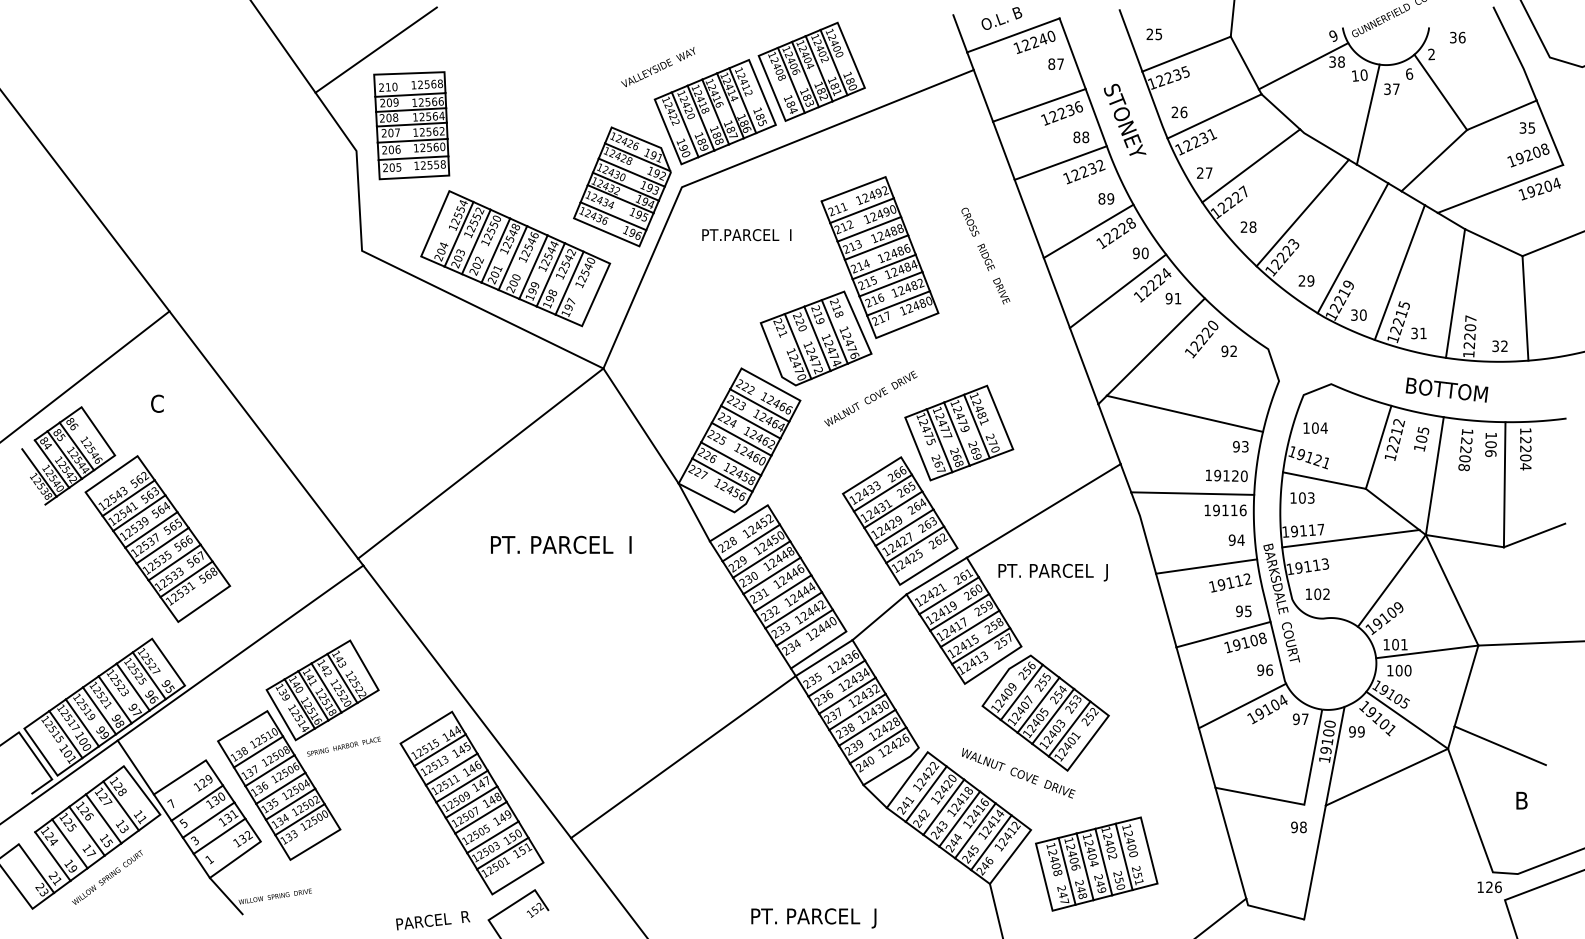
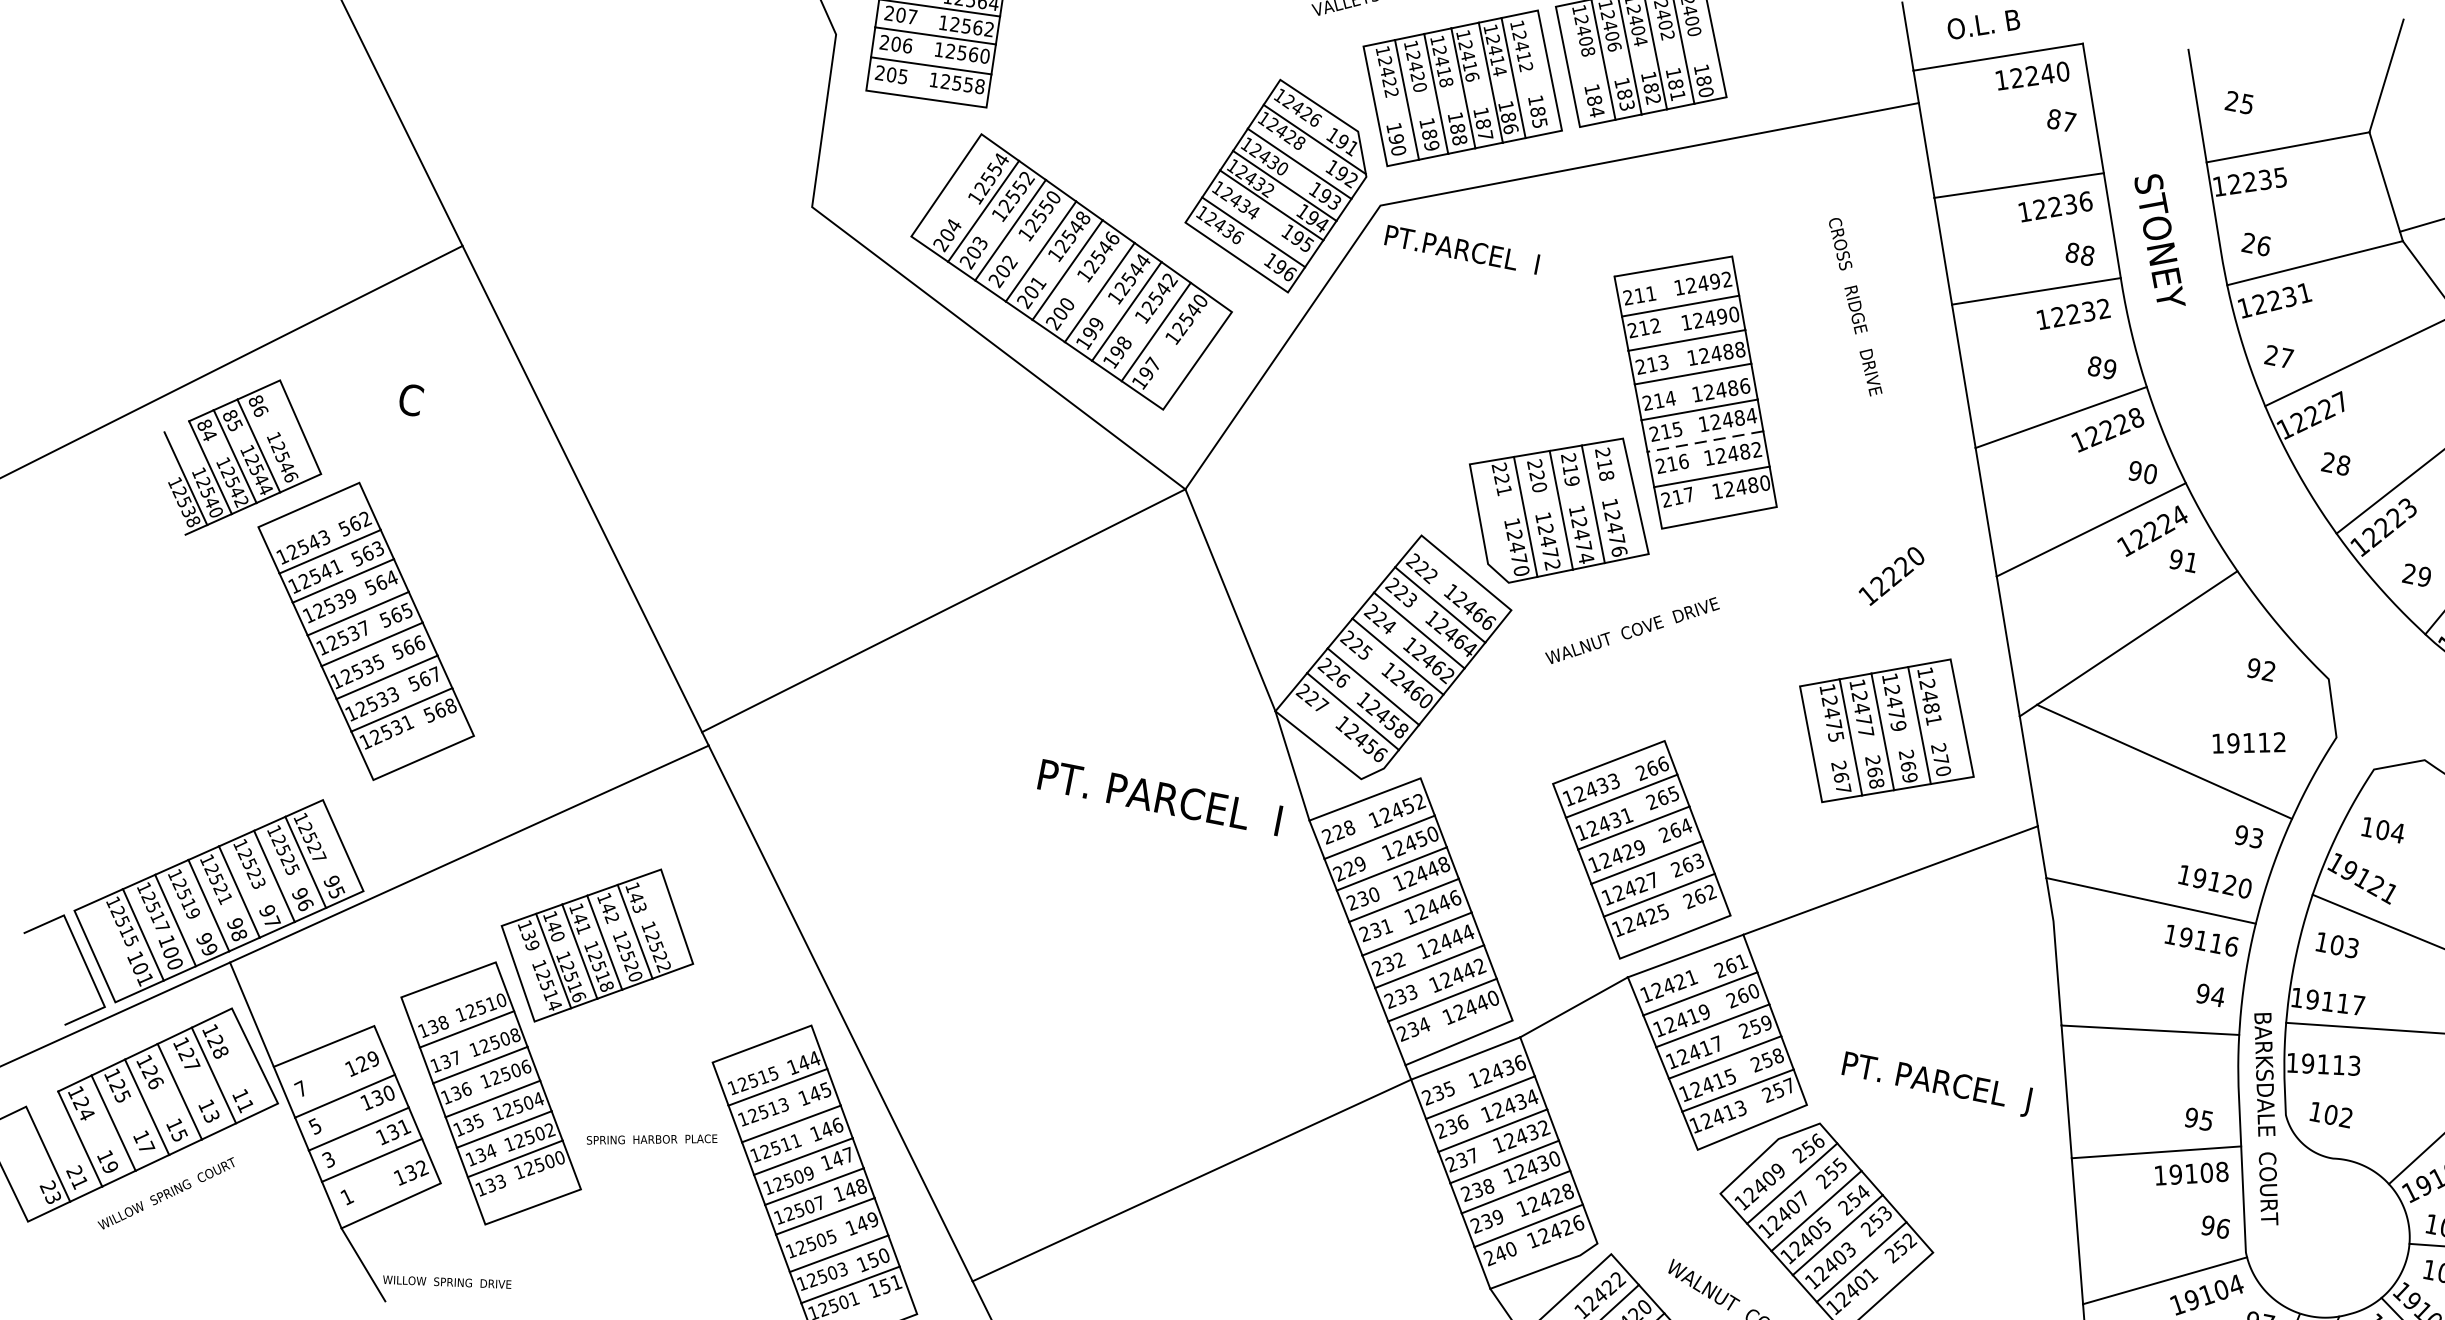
text: (746, 235) -> (1461, 250), moved
text: (985, 255) -> (1855, 306), moved
line: (891, 284) -> (1706, 442), solid -> dashed
text: (1201, 339) -> (1891, 576), moved
part: (959, 432) -> (1887, 730), moved
text: (561, 544) -> (1160, 796), moved
text: (1052, 572) -> (1935, 1083), moved
text: (1230, 582) -> (2249, 742), moved
text: (343, 746) -> (651, 1139), moved

